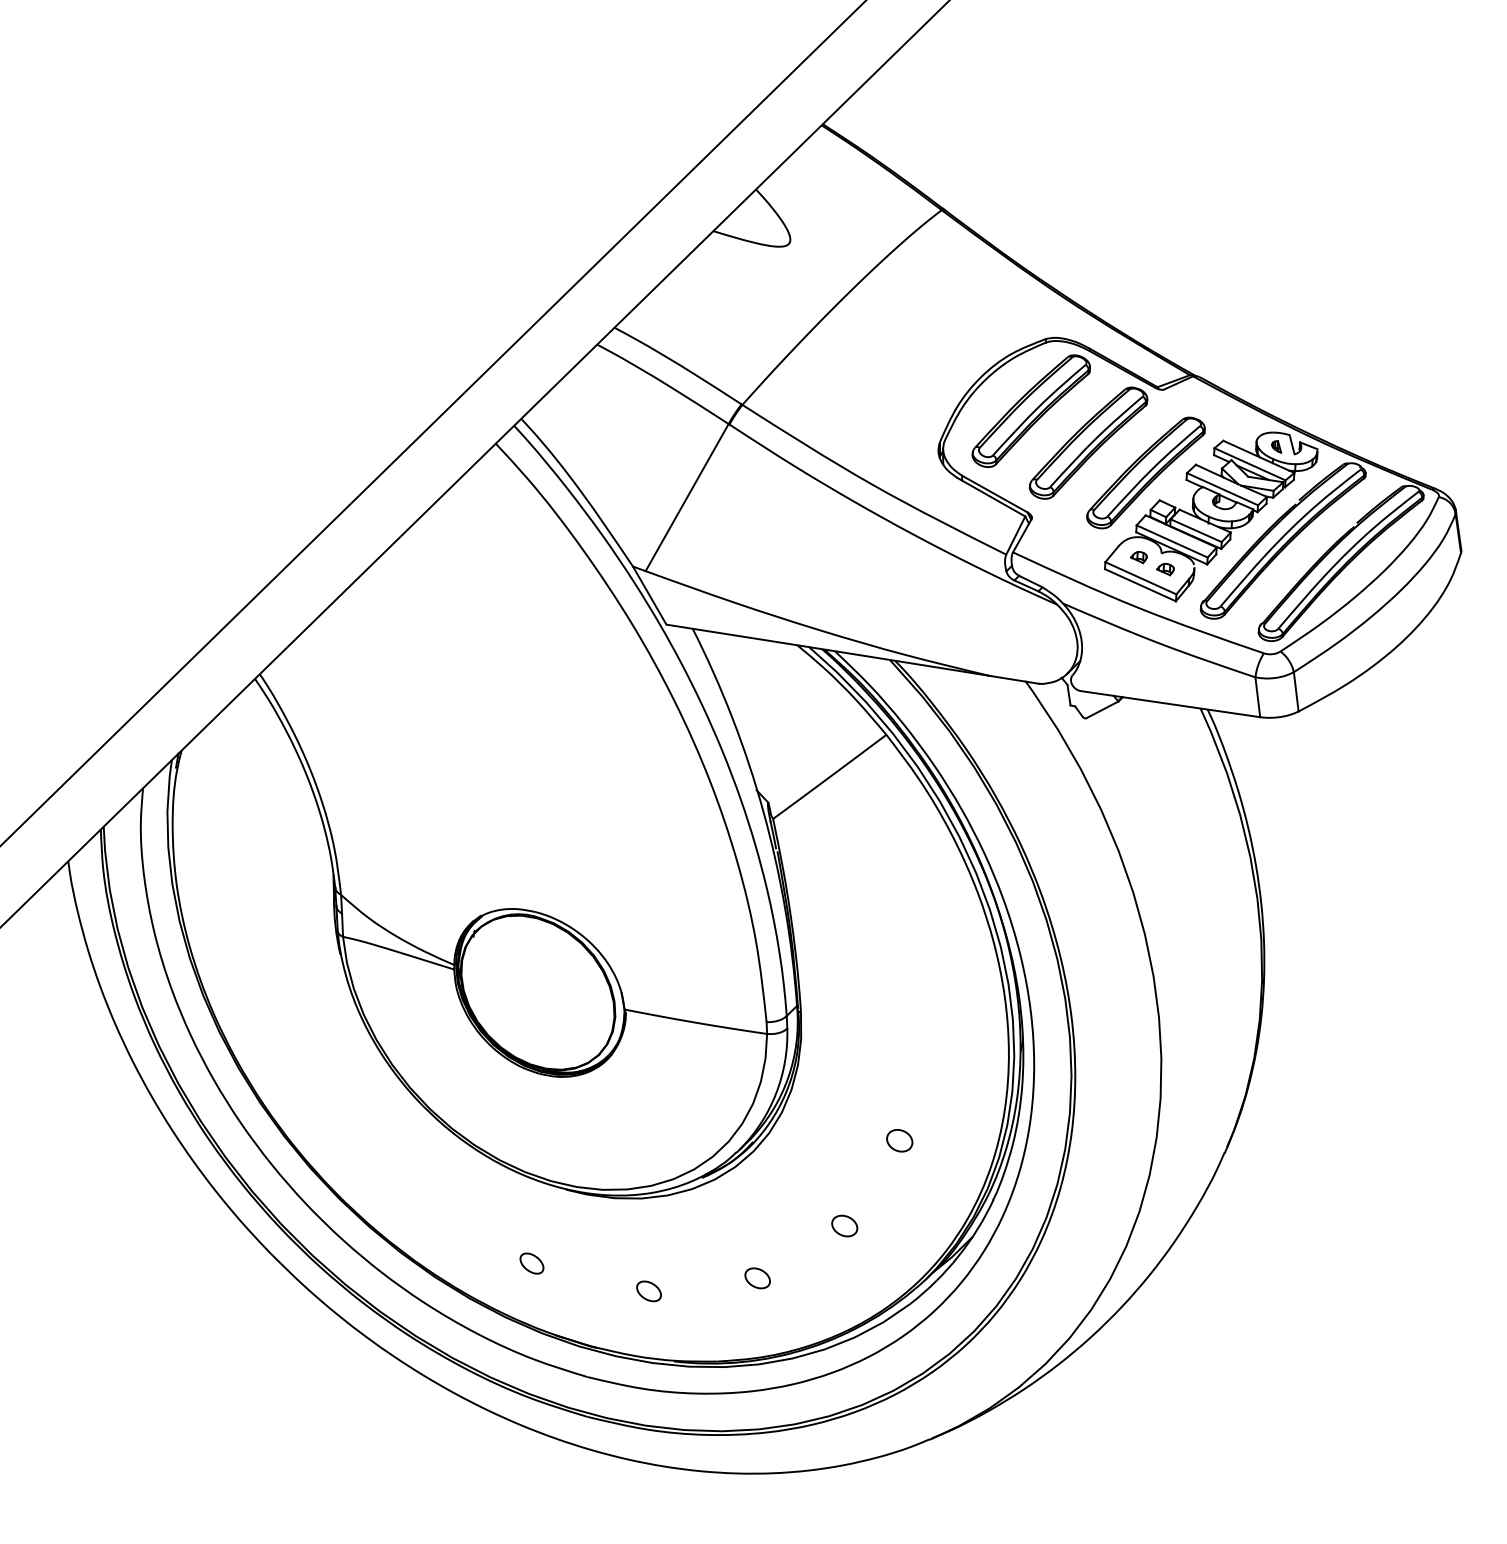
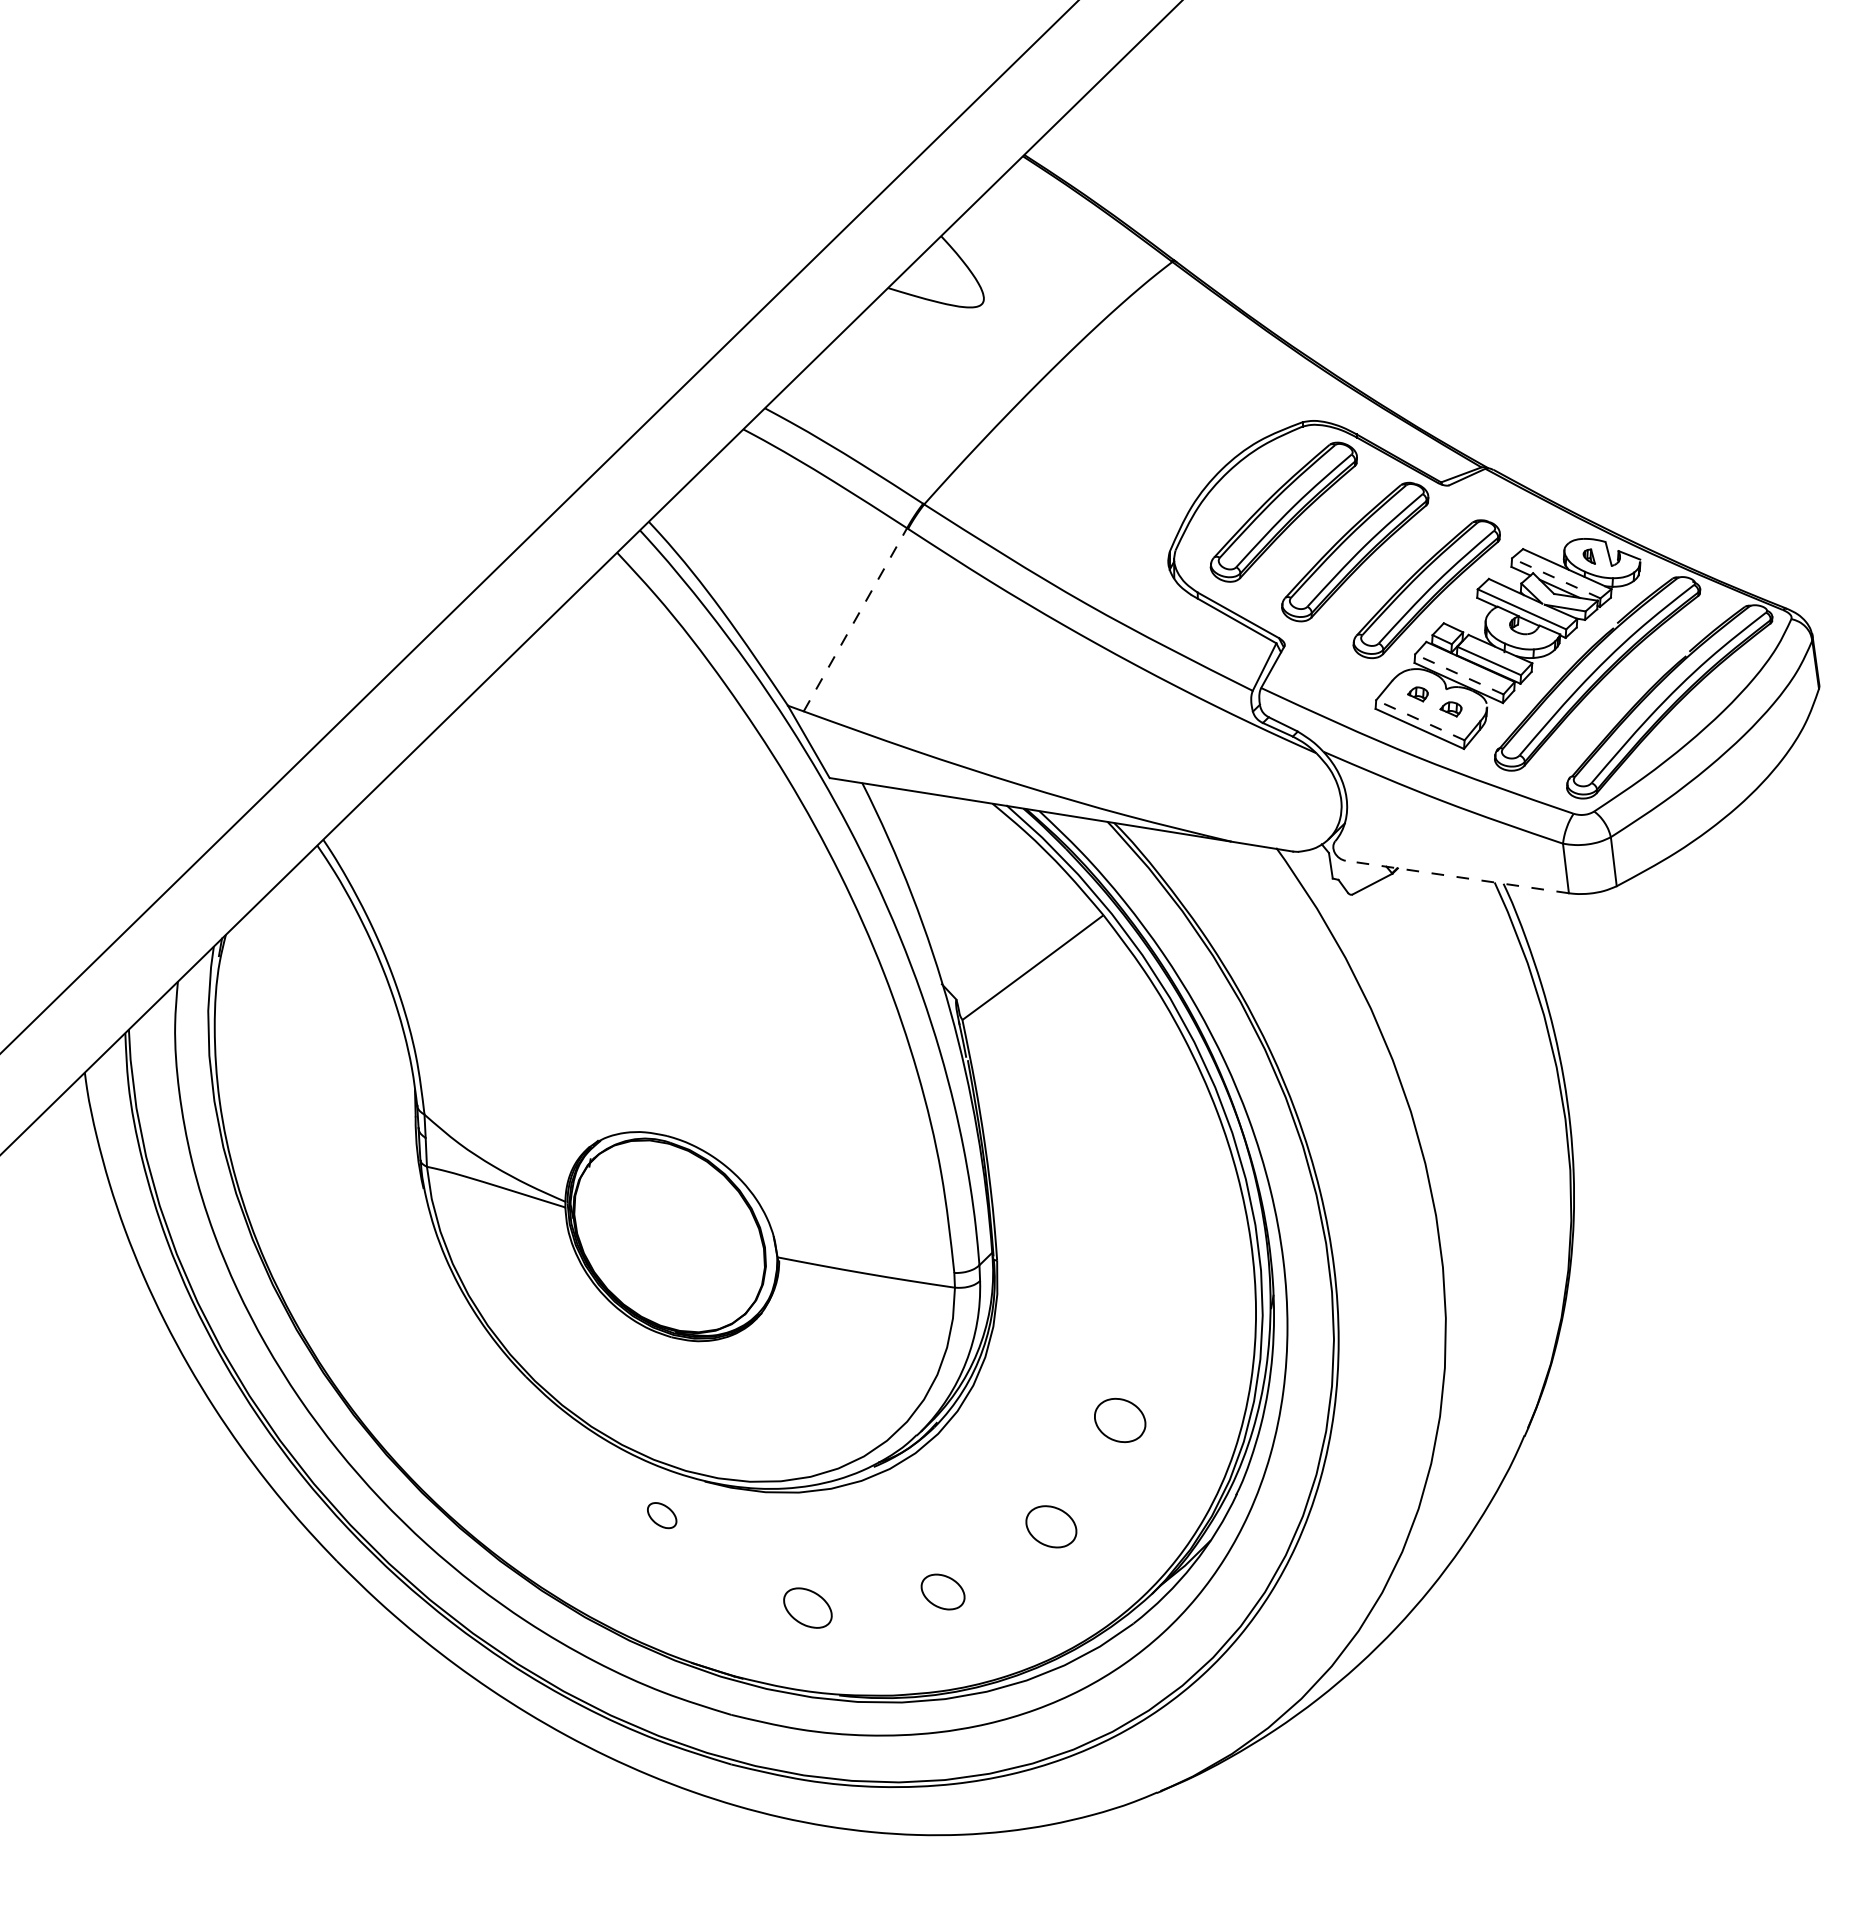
line: (1250, 464) -> (1556, 578), solid -> dashed
line: (687, 497) -> (855, 619), solid -> dashed
line: (1172, 541) -> (1459, 674), solid -> dashed
line: (1140, 578) -> (1420, 720), solid -> dashed
line: (1170, 704) -> (1457, 877), solid -> dashed
part: (899, 1140) -> (1119, 1420), size x1.6
part: (844, 1225) -> (1051, 1526), size x1.6
part: (532, 1263) -> (662, 1515), moved
part: (757, 1277) -> (943, 1591), size x1.4
part: (648, 1291) -> (807, 1608), size x1.6

